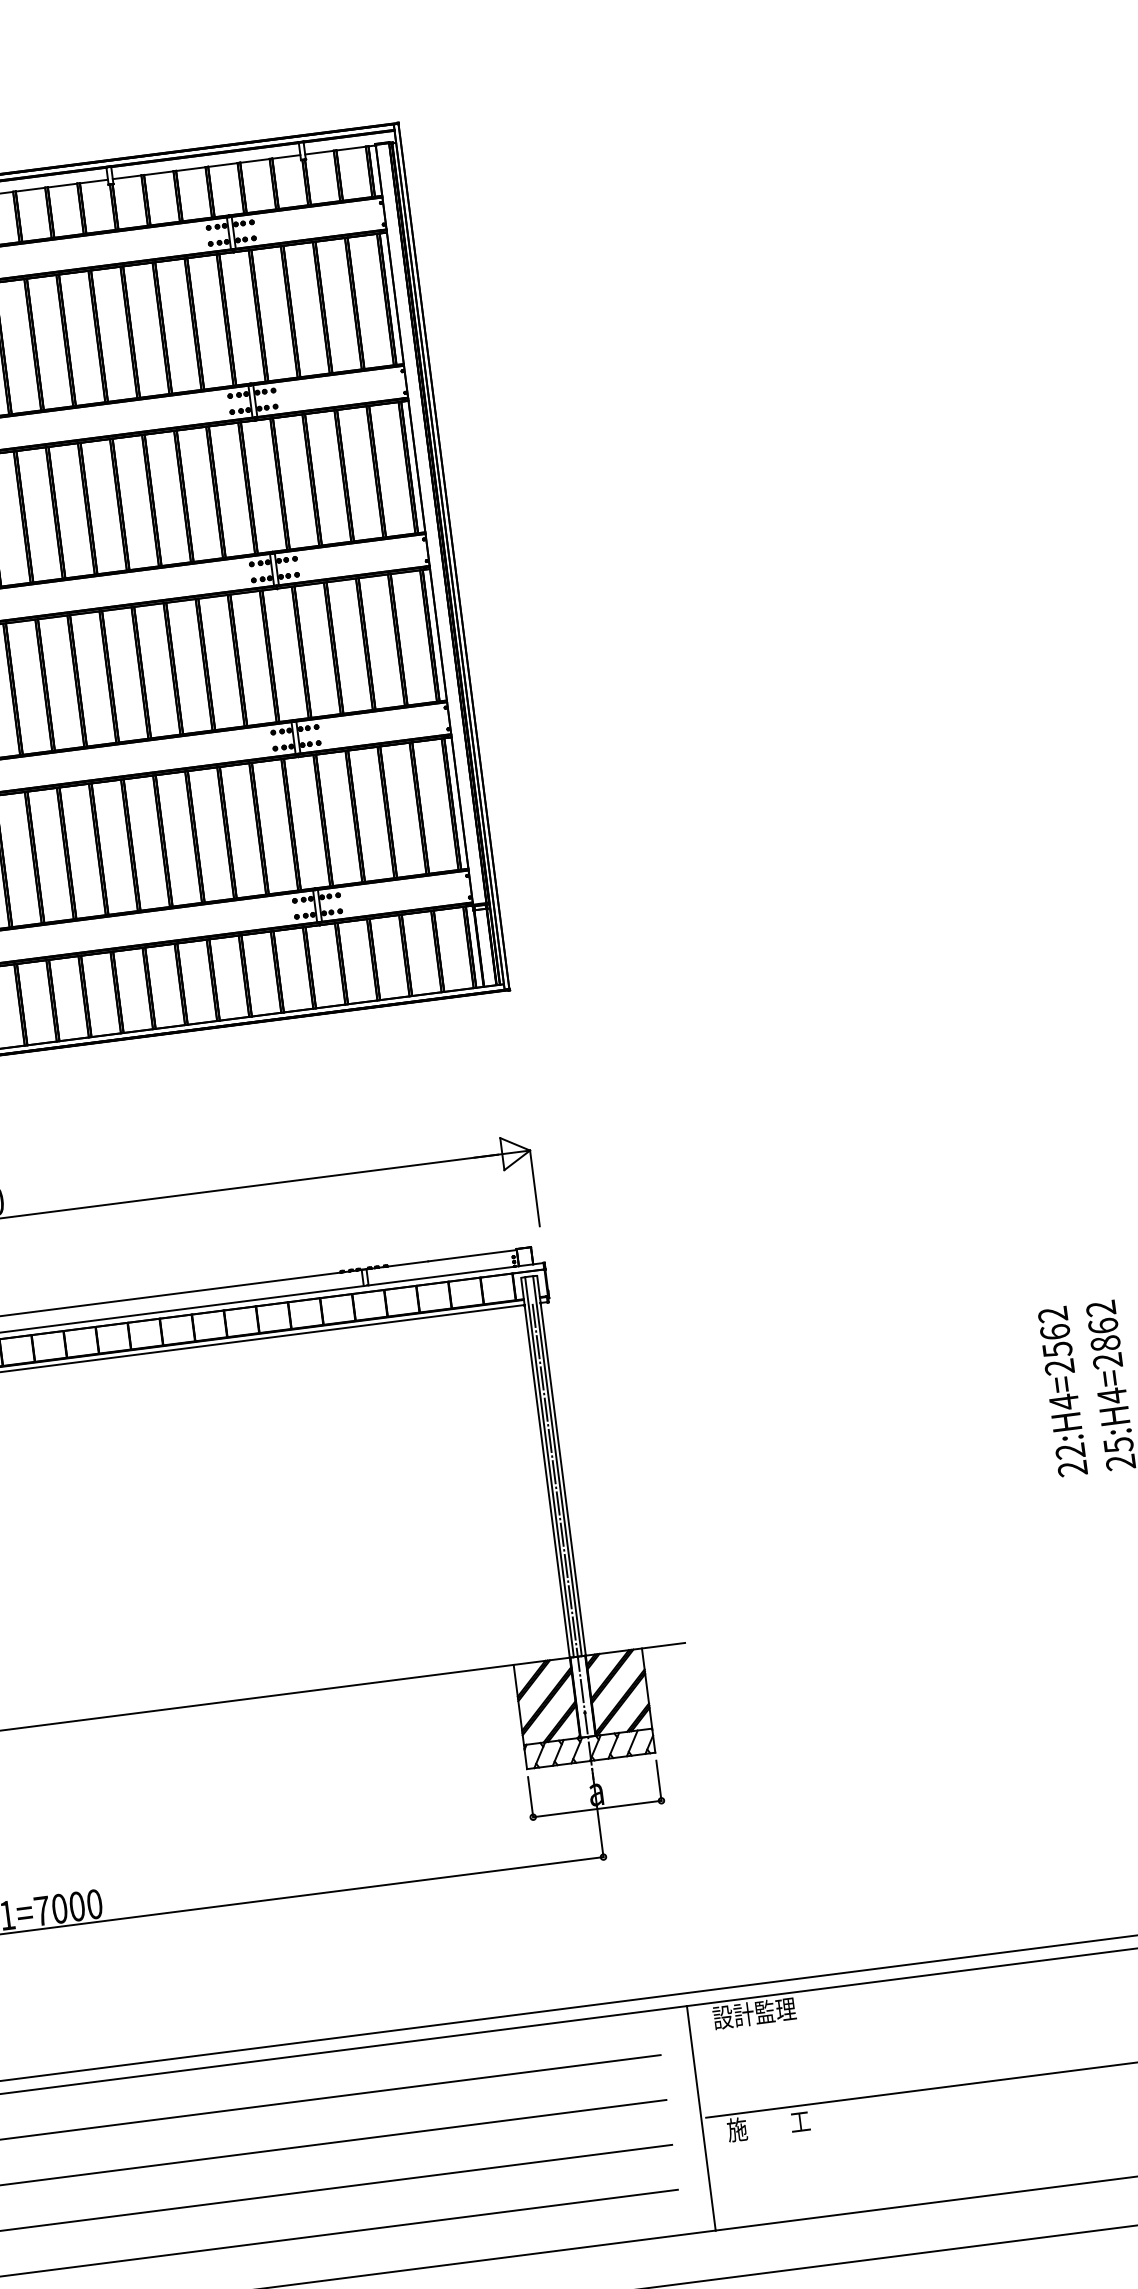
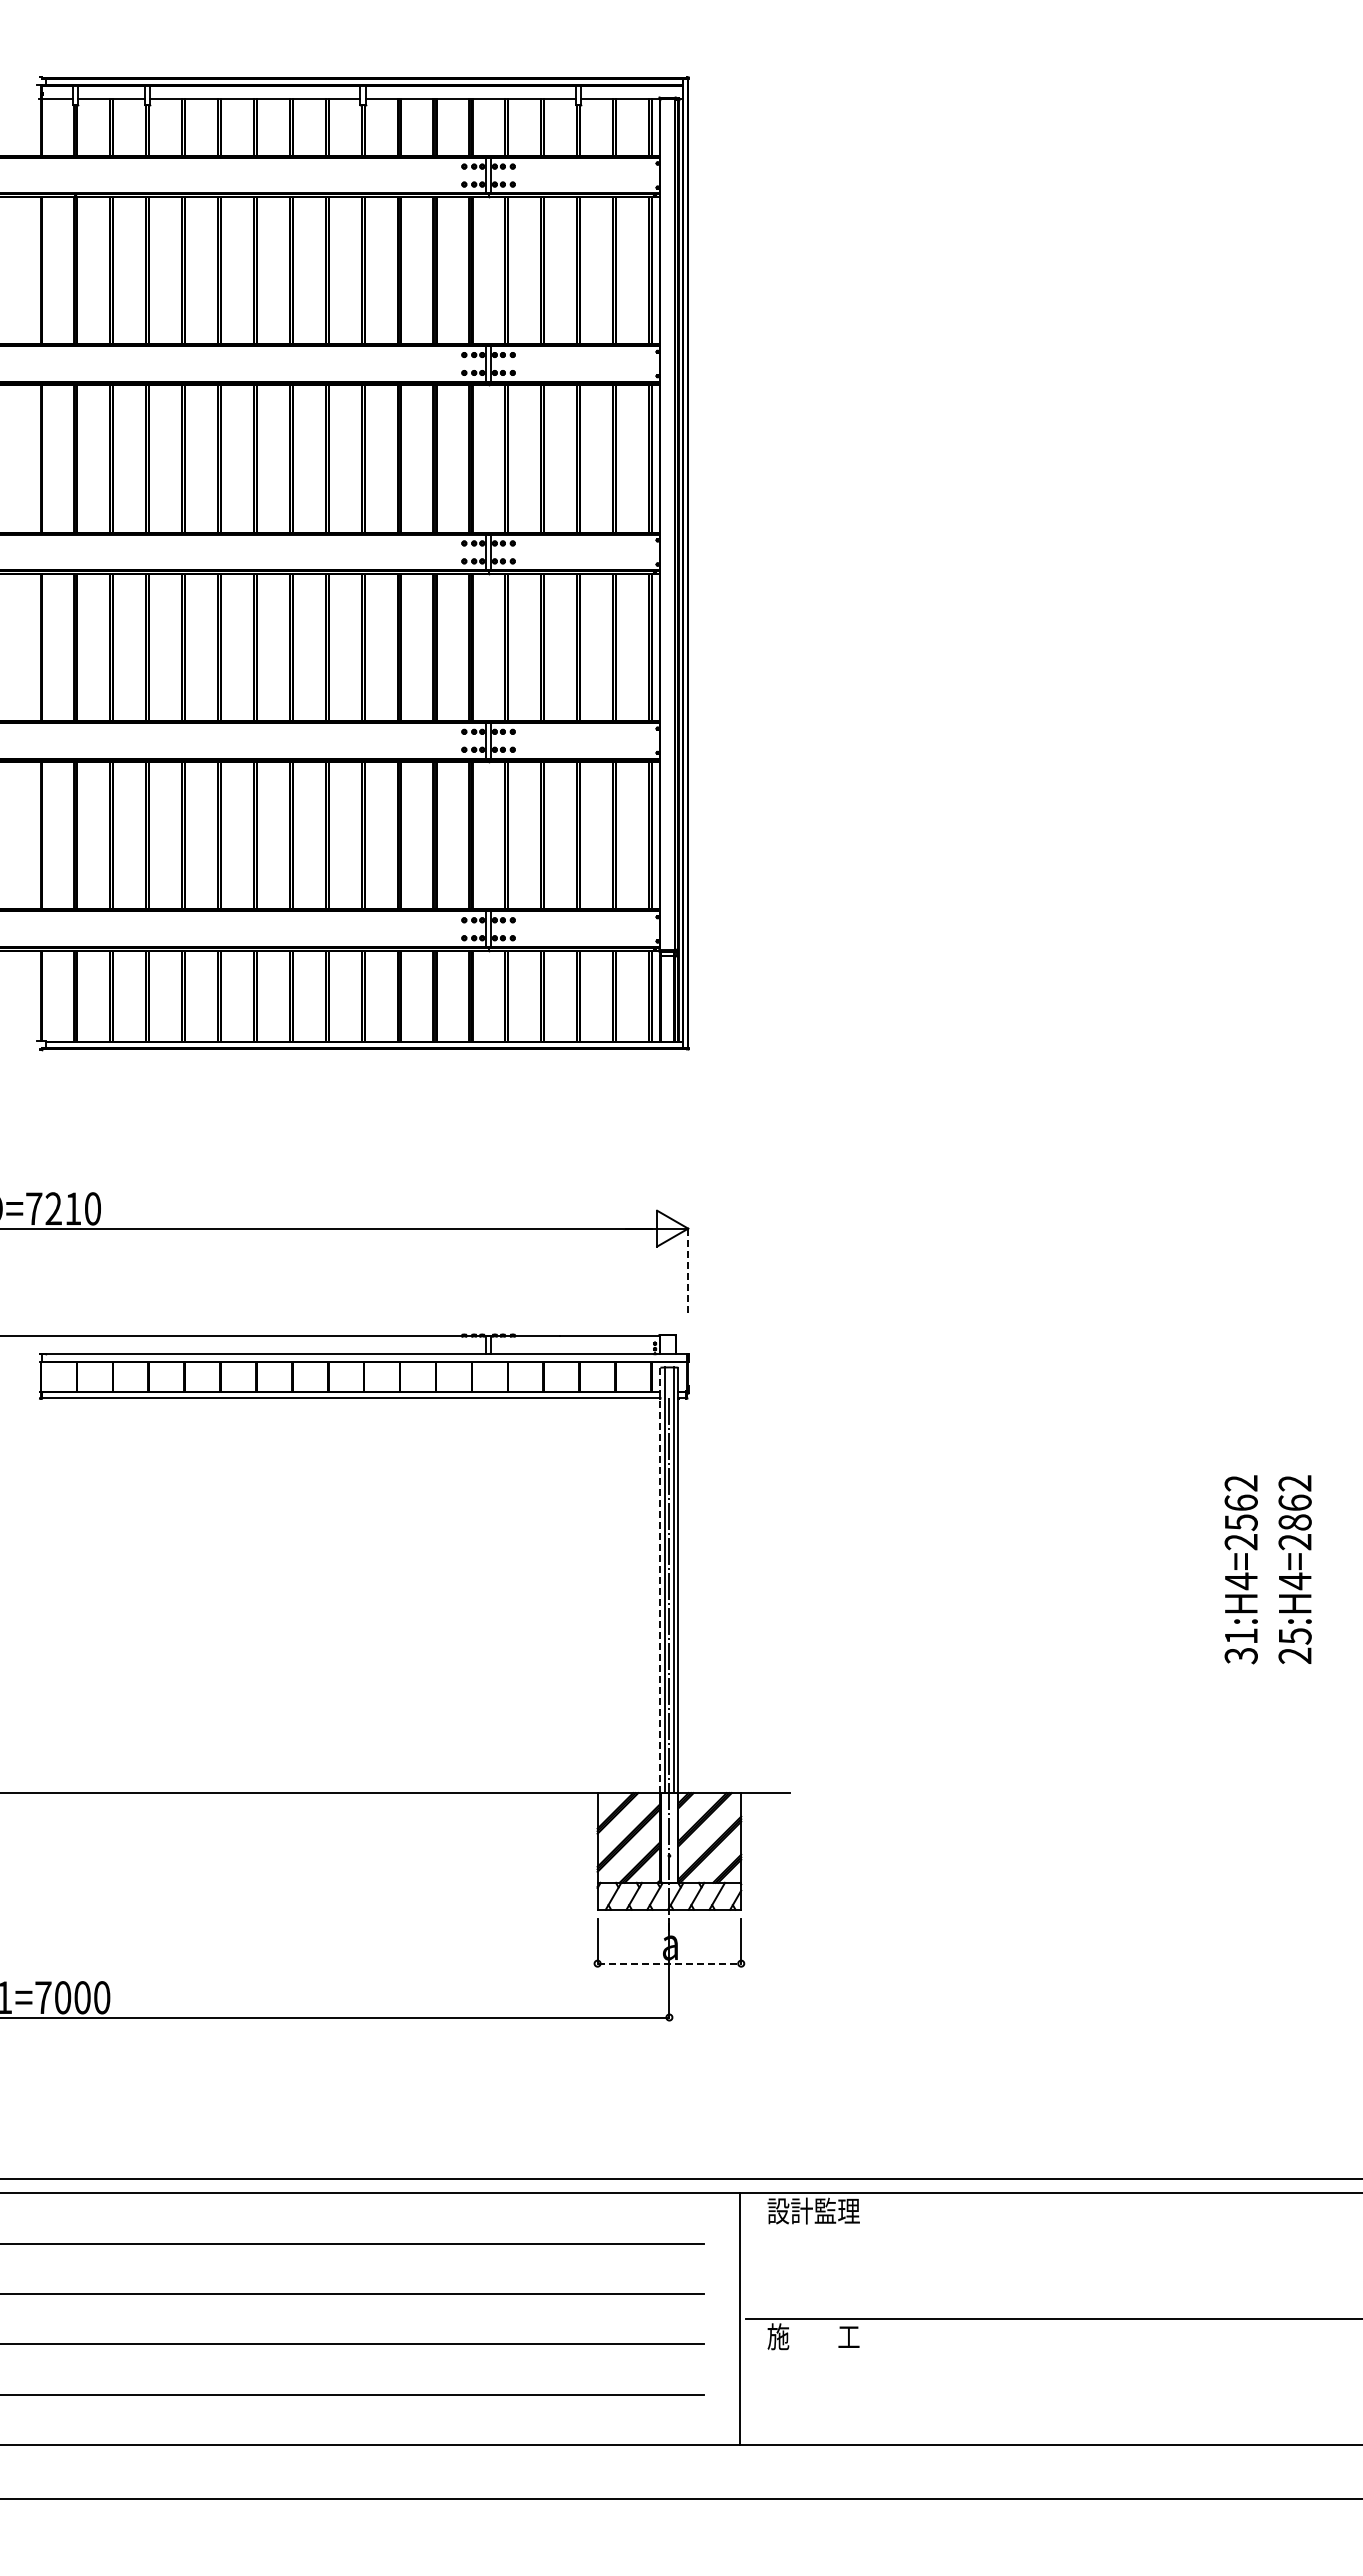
line: (535, 1187) -> (688, 1270), solid -> dashed
text: (1070, 1460) -> (1240, 1646), 22:H4=2562 -> 31:H4=2562
line: (545, 1467) -> (660, 1580), solid -> dashed
line: (597, 1808) -> (669, 1963), solid -> dashed

